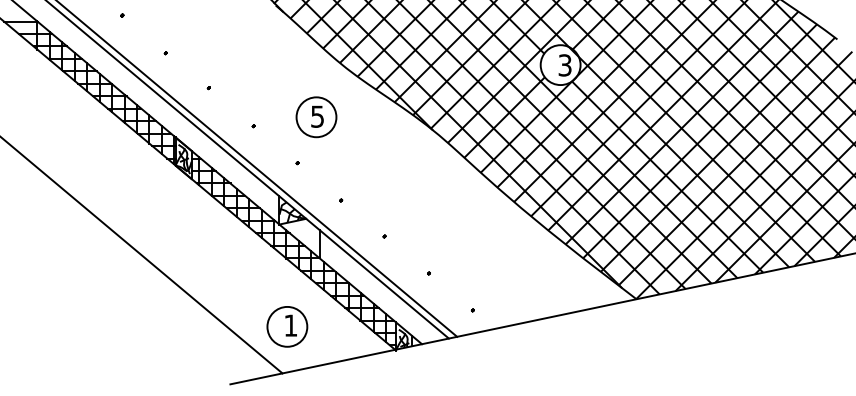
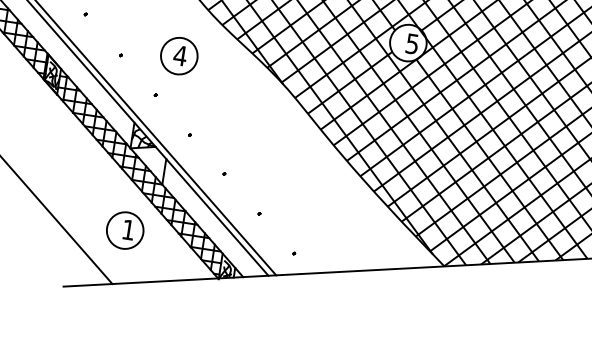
text: (565, 64) -> (412, 43), 3 -> 5
text: (317, 116) -> (180, 55), 5 -> 4
part: (287, 326) -> (125, 230), moved

